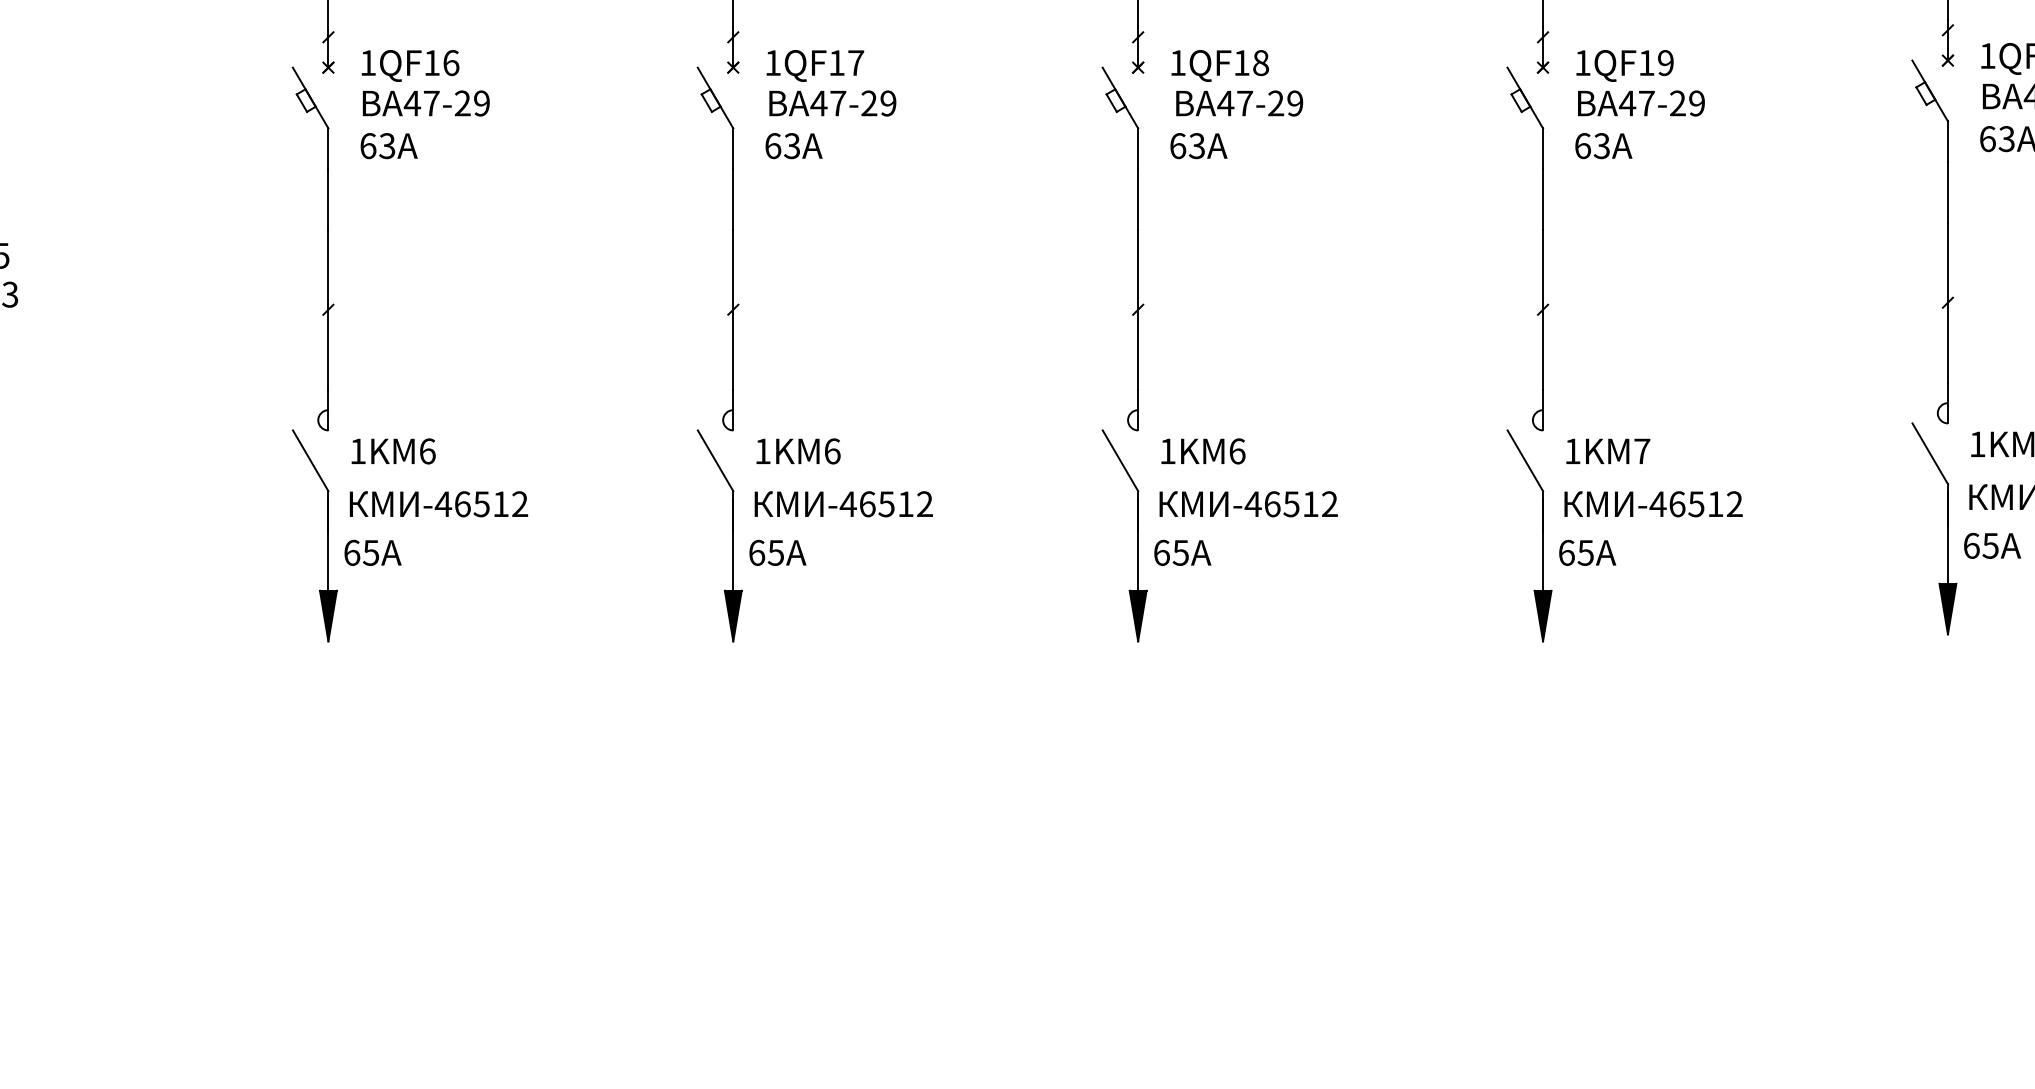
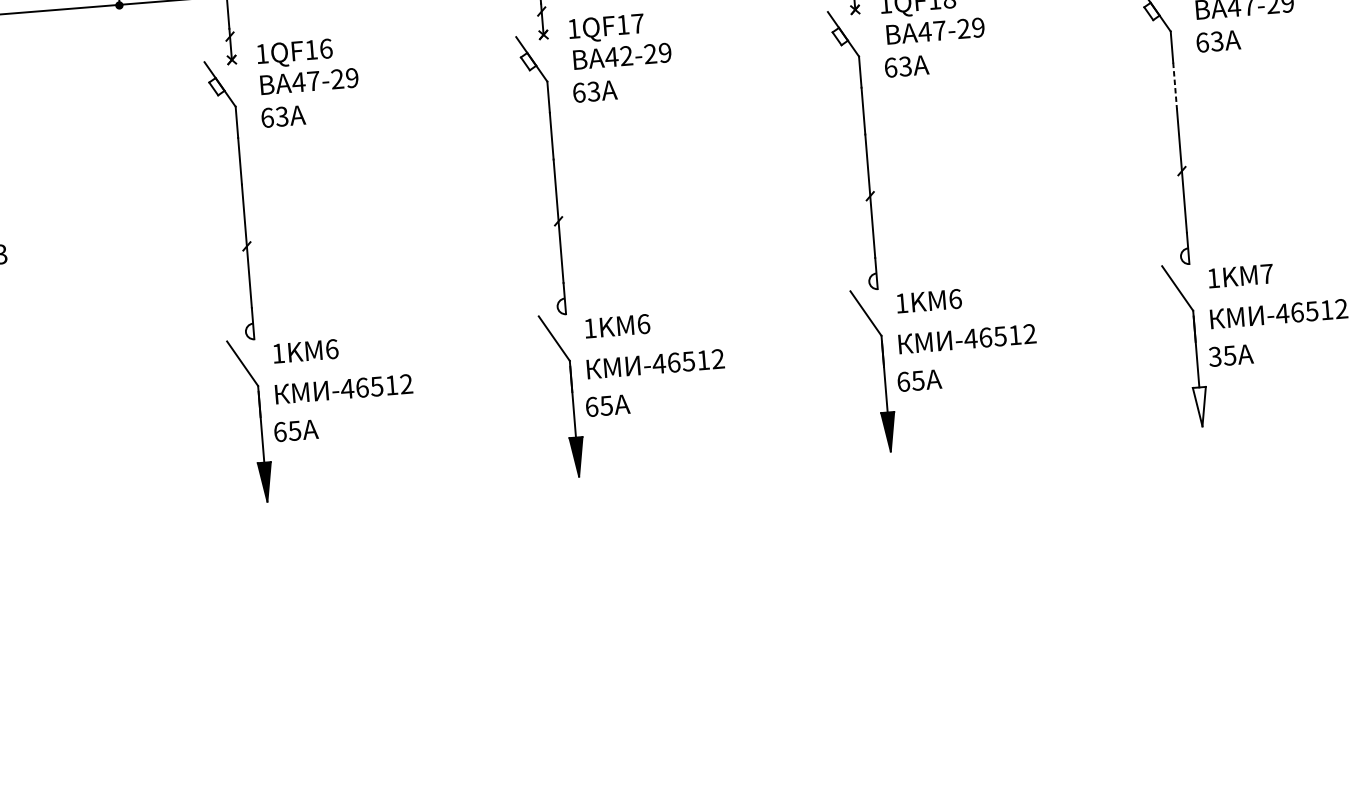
text: (838, 103) -> (626, 55), 47-29 -> 42-29
line: (1543, 199) -> (1175, 86), solid -> dashed
text: (1566, 552) -> (1215, 356), 65A -> 35A
fill: (1542, 615) -> (1200, 406), removed

